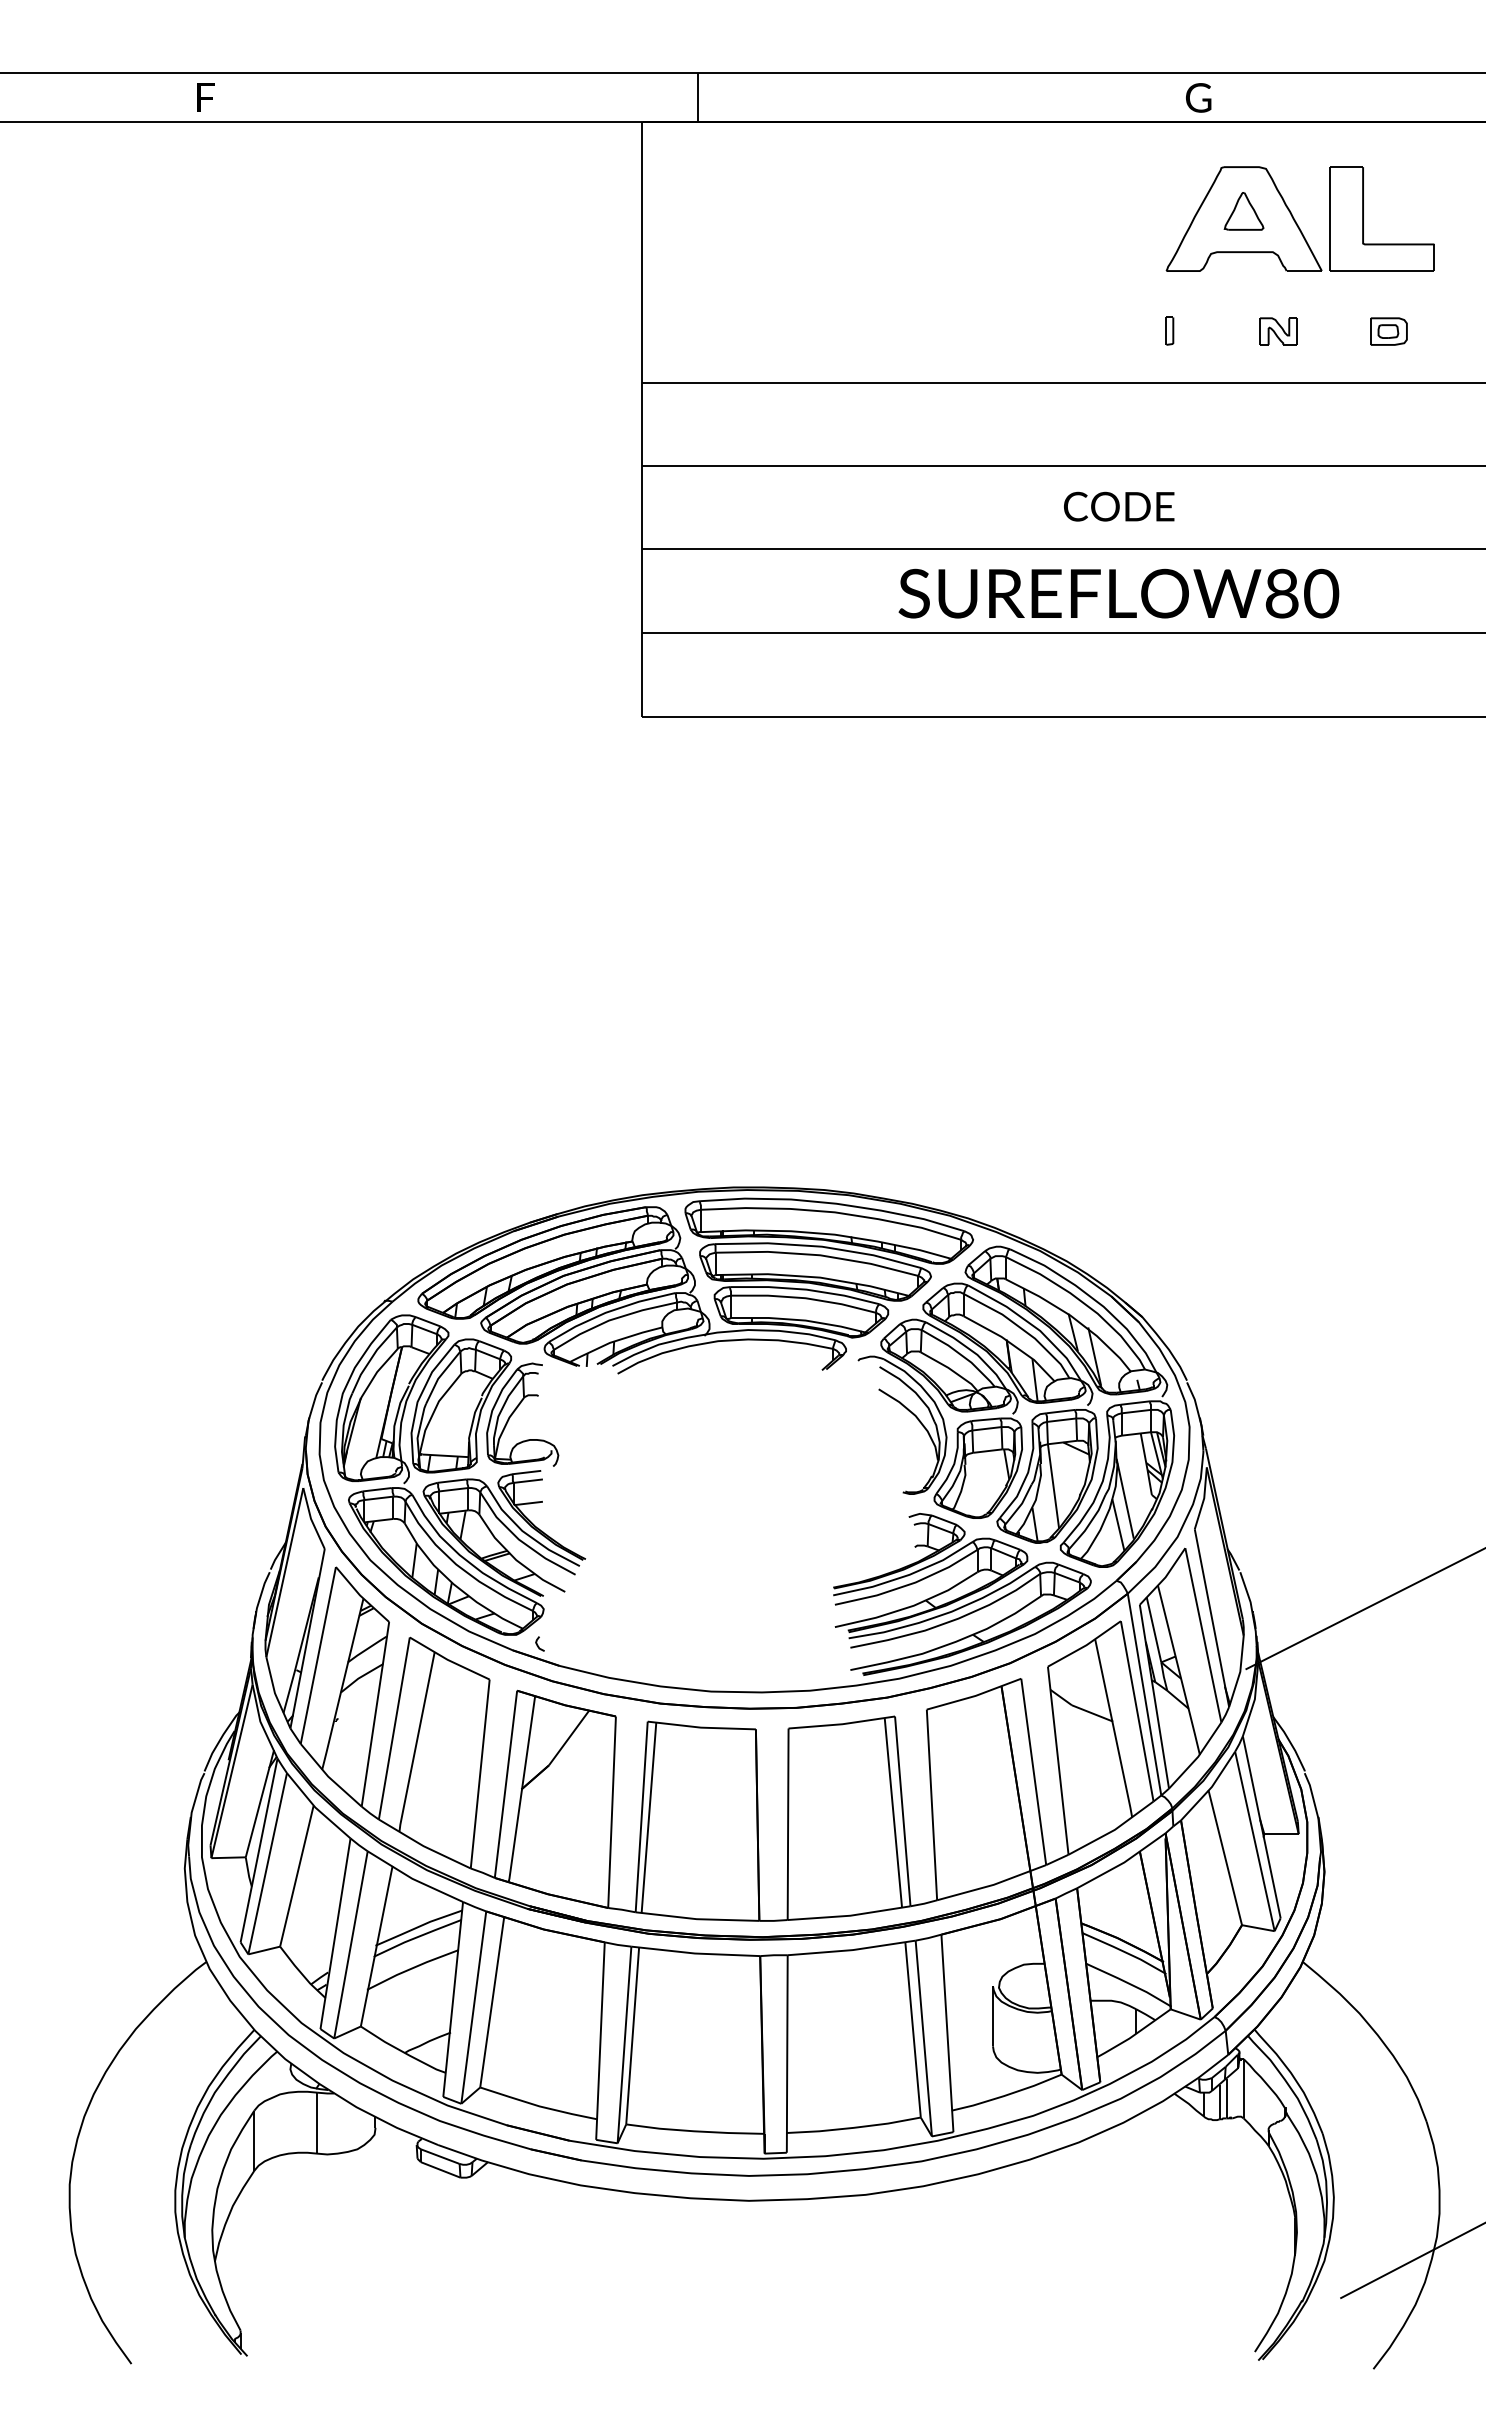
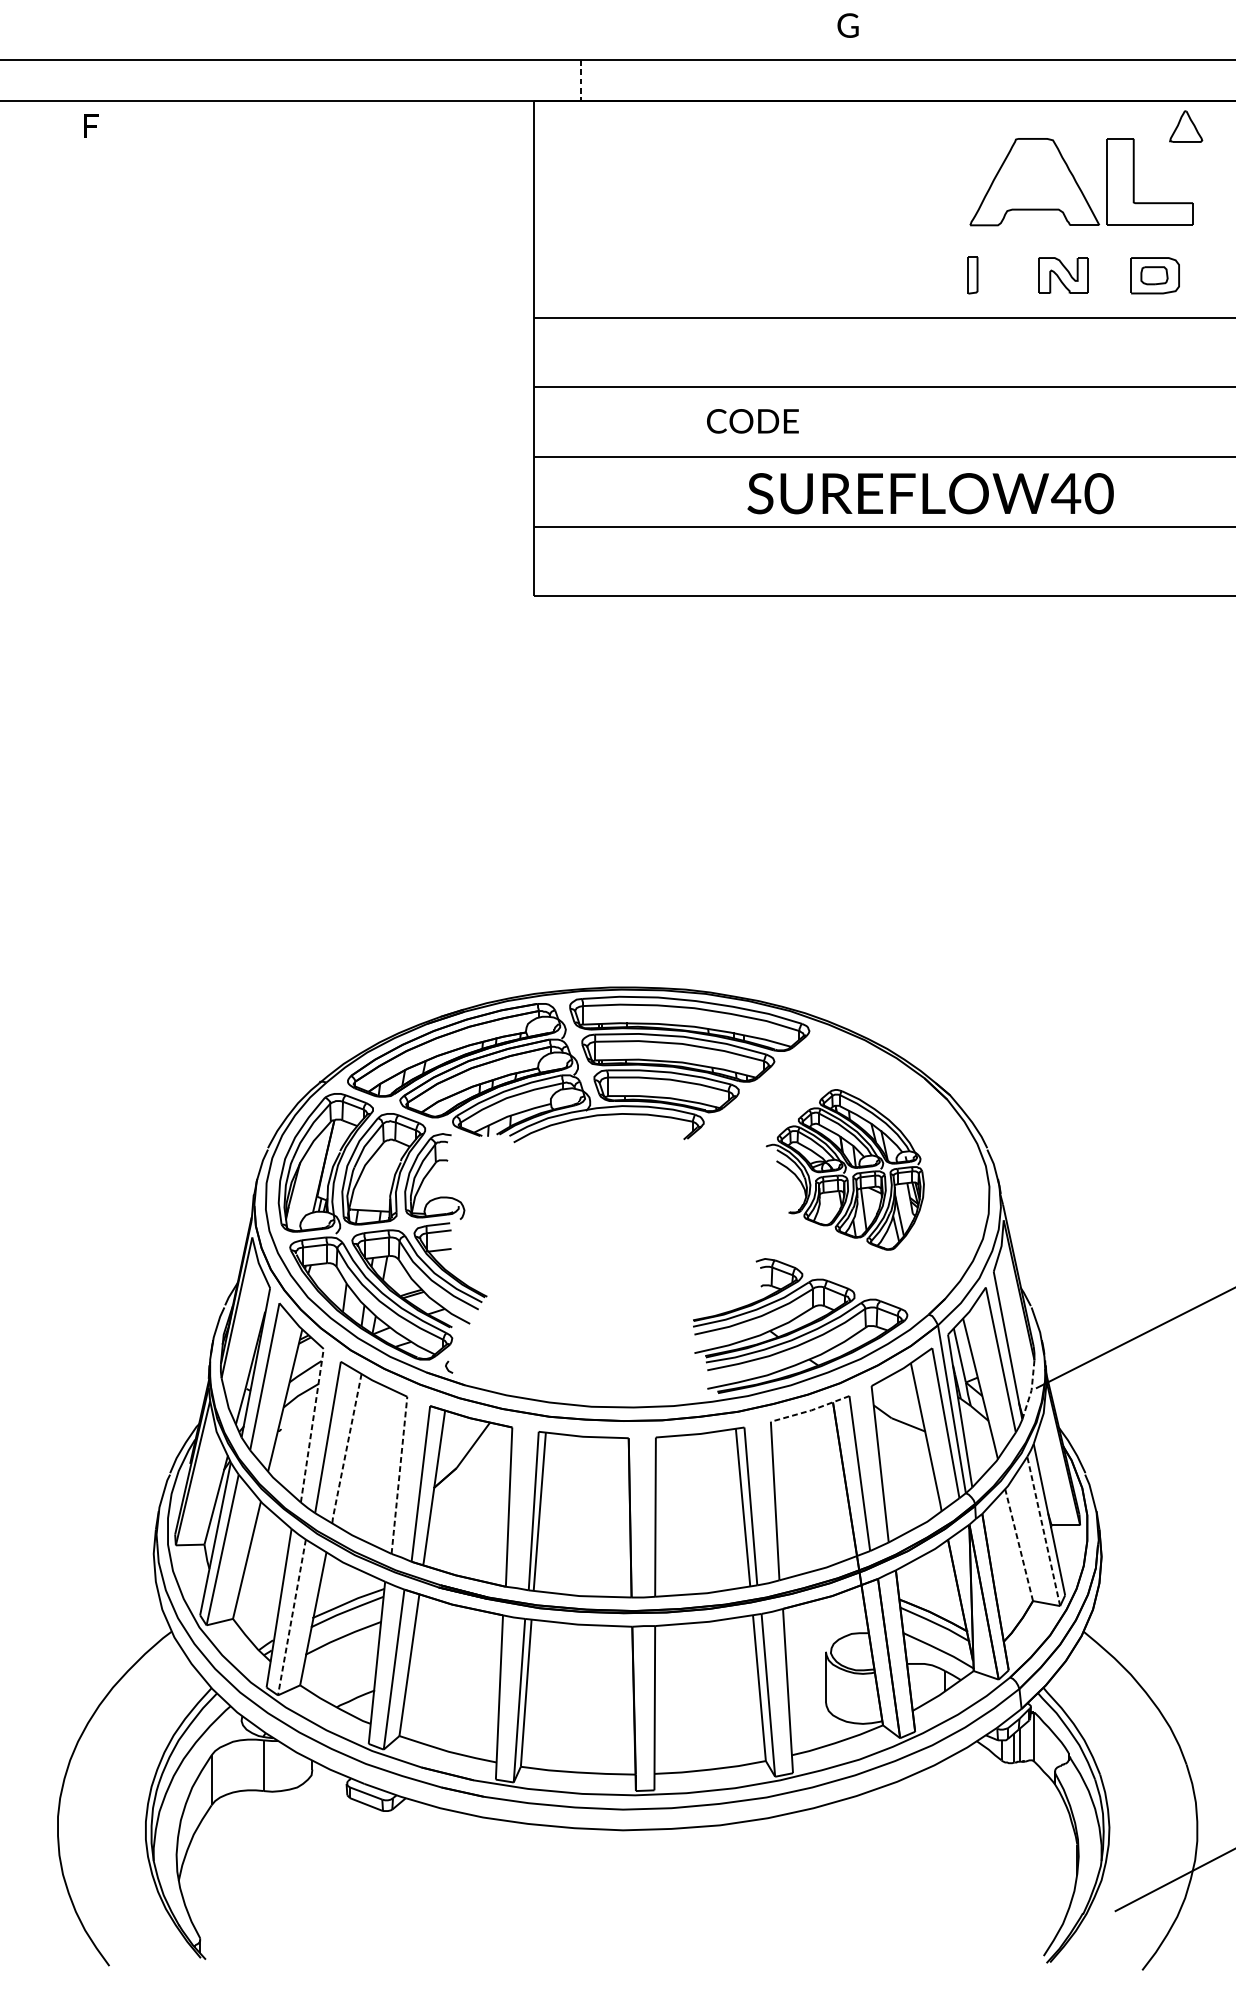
text: (205, 97) -> (90, 125), moved
line: (698, 97) -> (580, 80), solid -> dashed
text: (1198, 97) -> (847, 25), moved
part: (1243, 211) -> (1185, 126), moved
part: (1169, 330) -> (972, 274), size x1.6
part: (1278, 331) -> (1063, 275), size x1.6
part: (1388, 331) -> (1154, 275), size x1.6
text: (1119, 506) -> (753, 421), moved
text: (1281, 593) -> (1065, 493), SUREFLOW80 -> SUREFLOW40
part: (1015, 1406) -> (844, 1169), size x0.6
line: (1240, 1671) -> (1031, 1390), solid -> dashed
line: (974, 1696) -> (810, 1410), solid -> dashed
line: (375, 1713) -> (312, 1425), solid -> dashed
line: (416, 1742) -> (346, 1449), solid -> dashed
line: (480, 1774) -> (399, 1475), solid -> dashed
line: (1254, 1841) -> (1043, 1531), solid -> dashed
line: (1225, 1857) -> (1019, 1544), solid -> dashed
line: (350, 1945) -> (291, 1617), solid -> dashed

